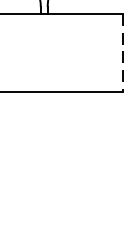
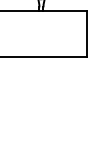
line: (122, 53) -> (87, 34), dashed -> solid

